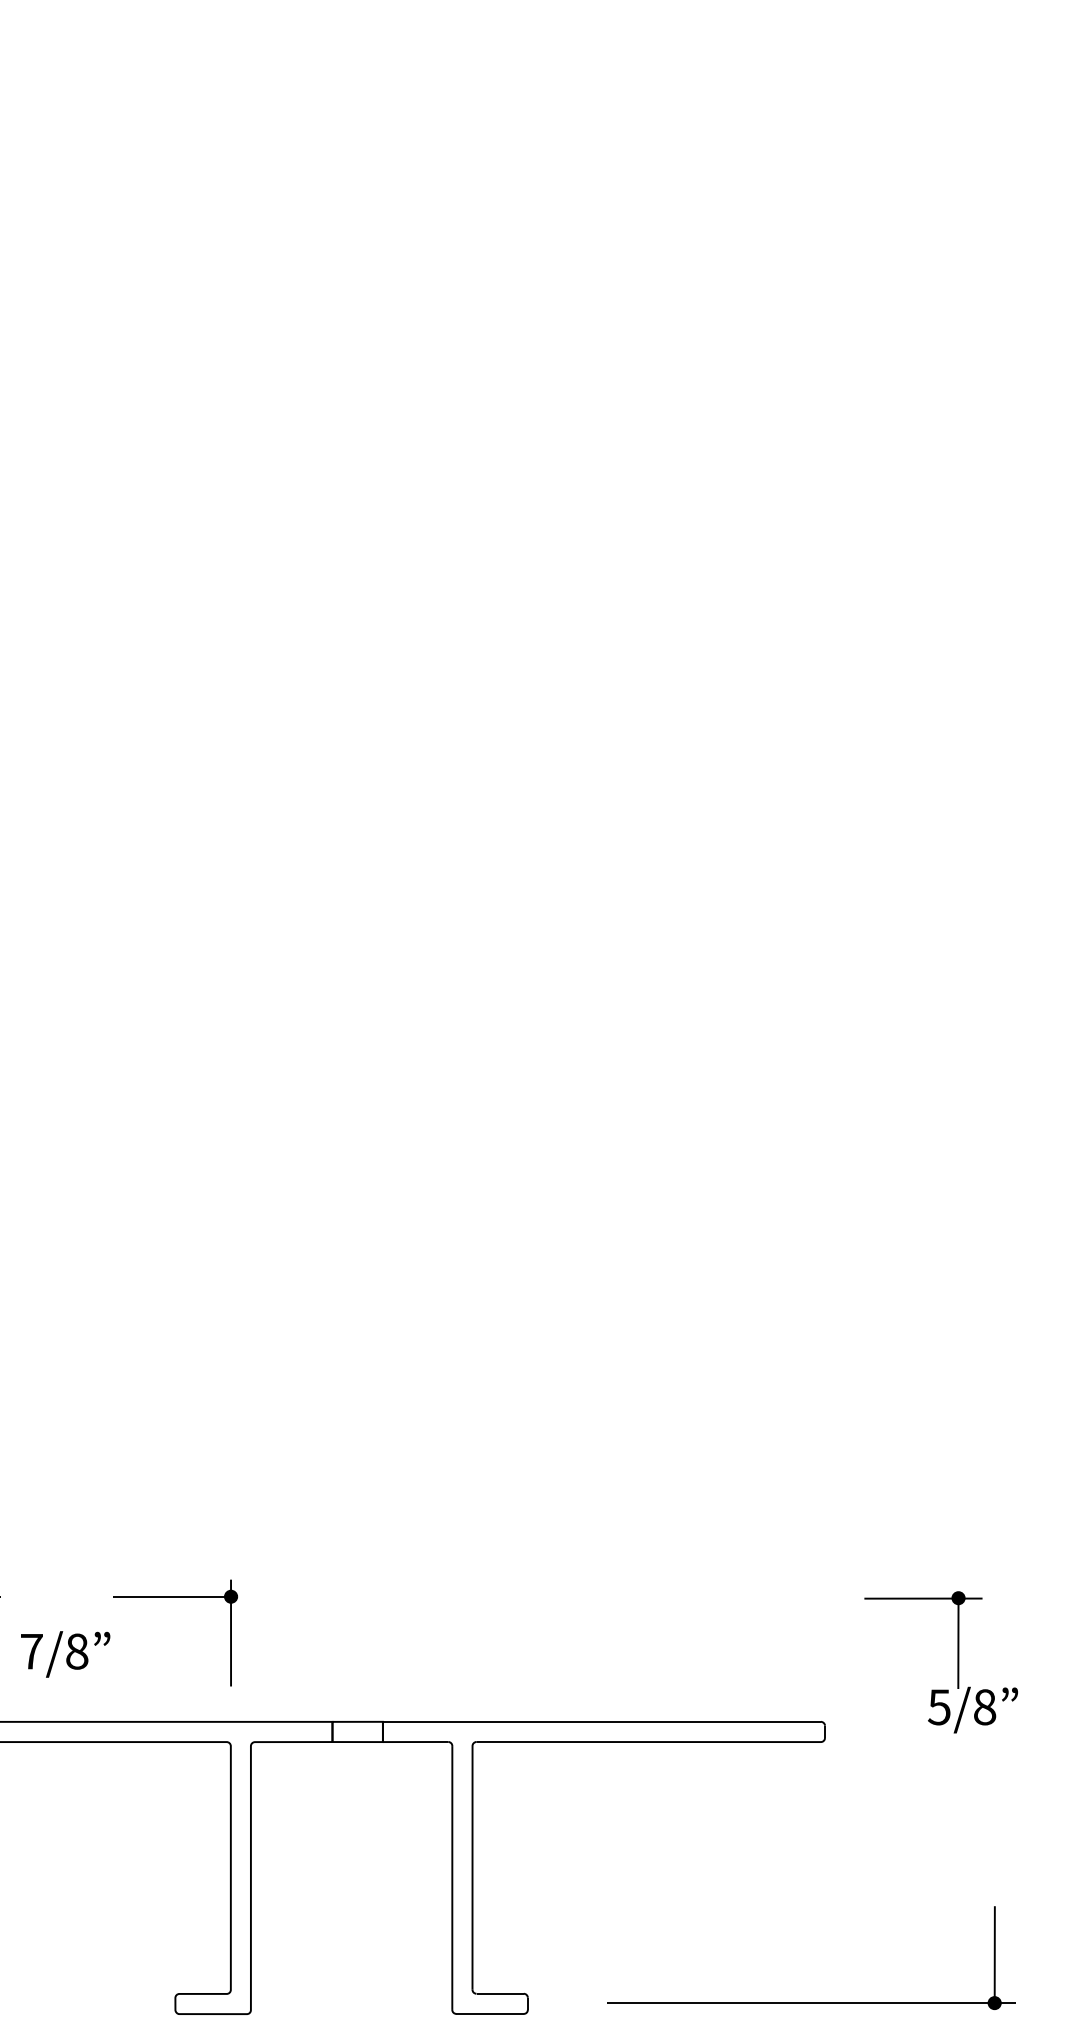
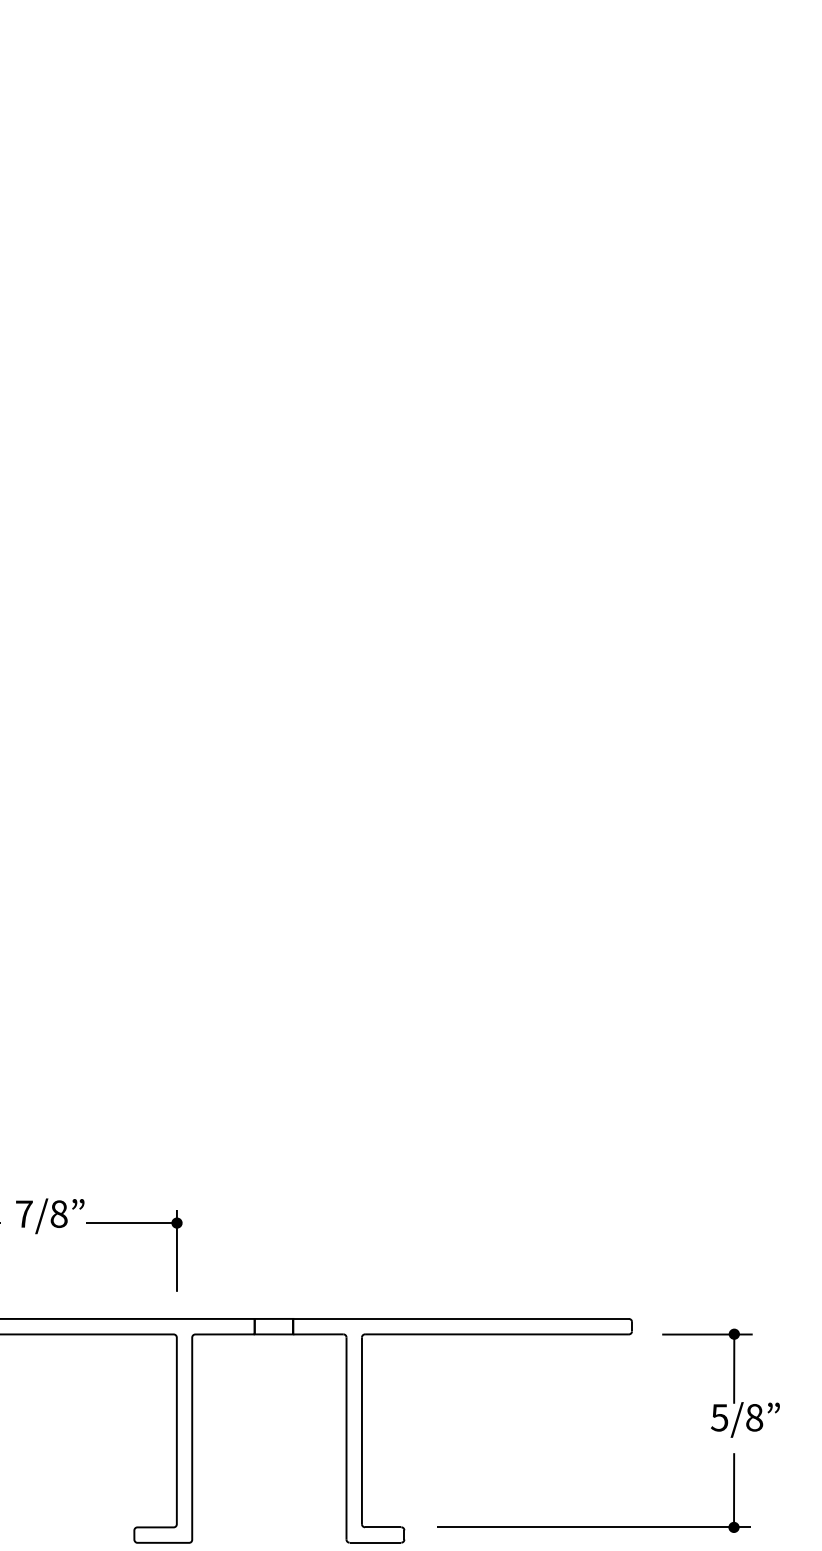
text: (65, 1654) -> (50, 1216), moved
part: (957, 1661) -> (733, 1382), moved
part: (811, 2001) -> (593, 1526), moved

